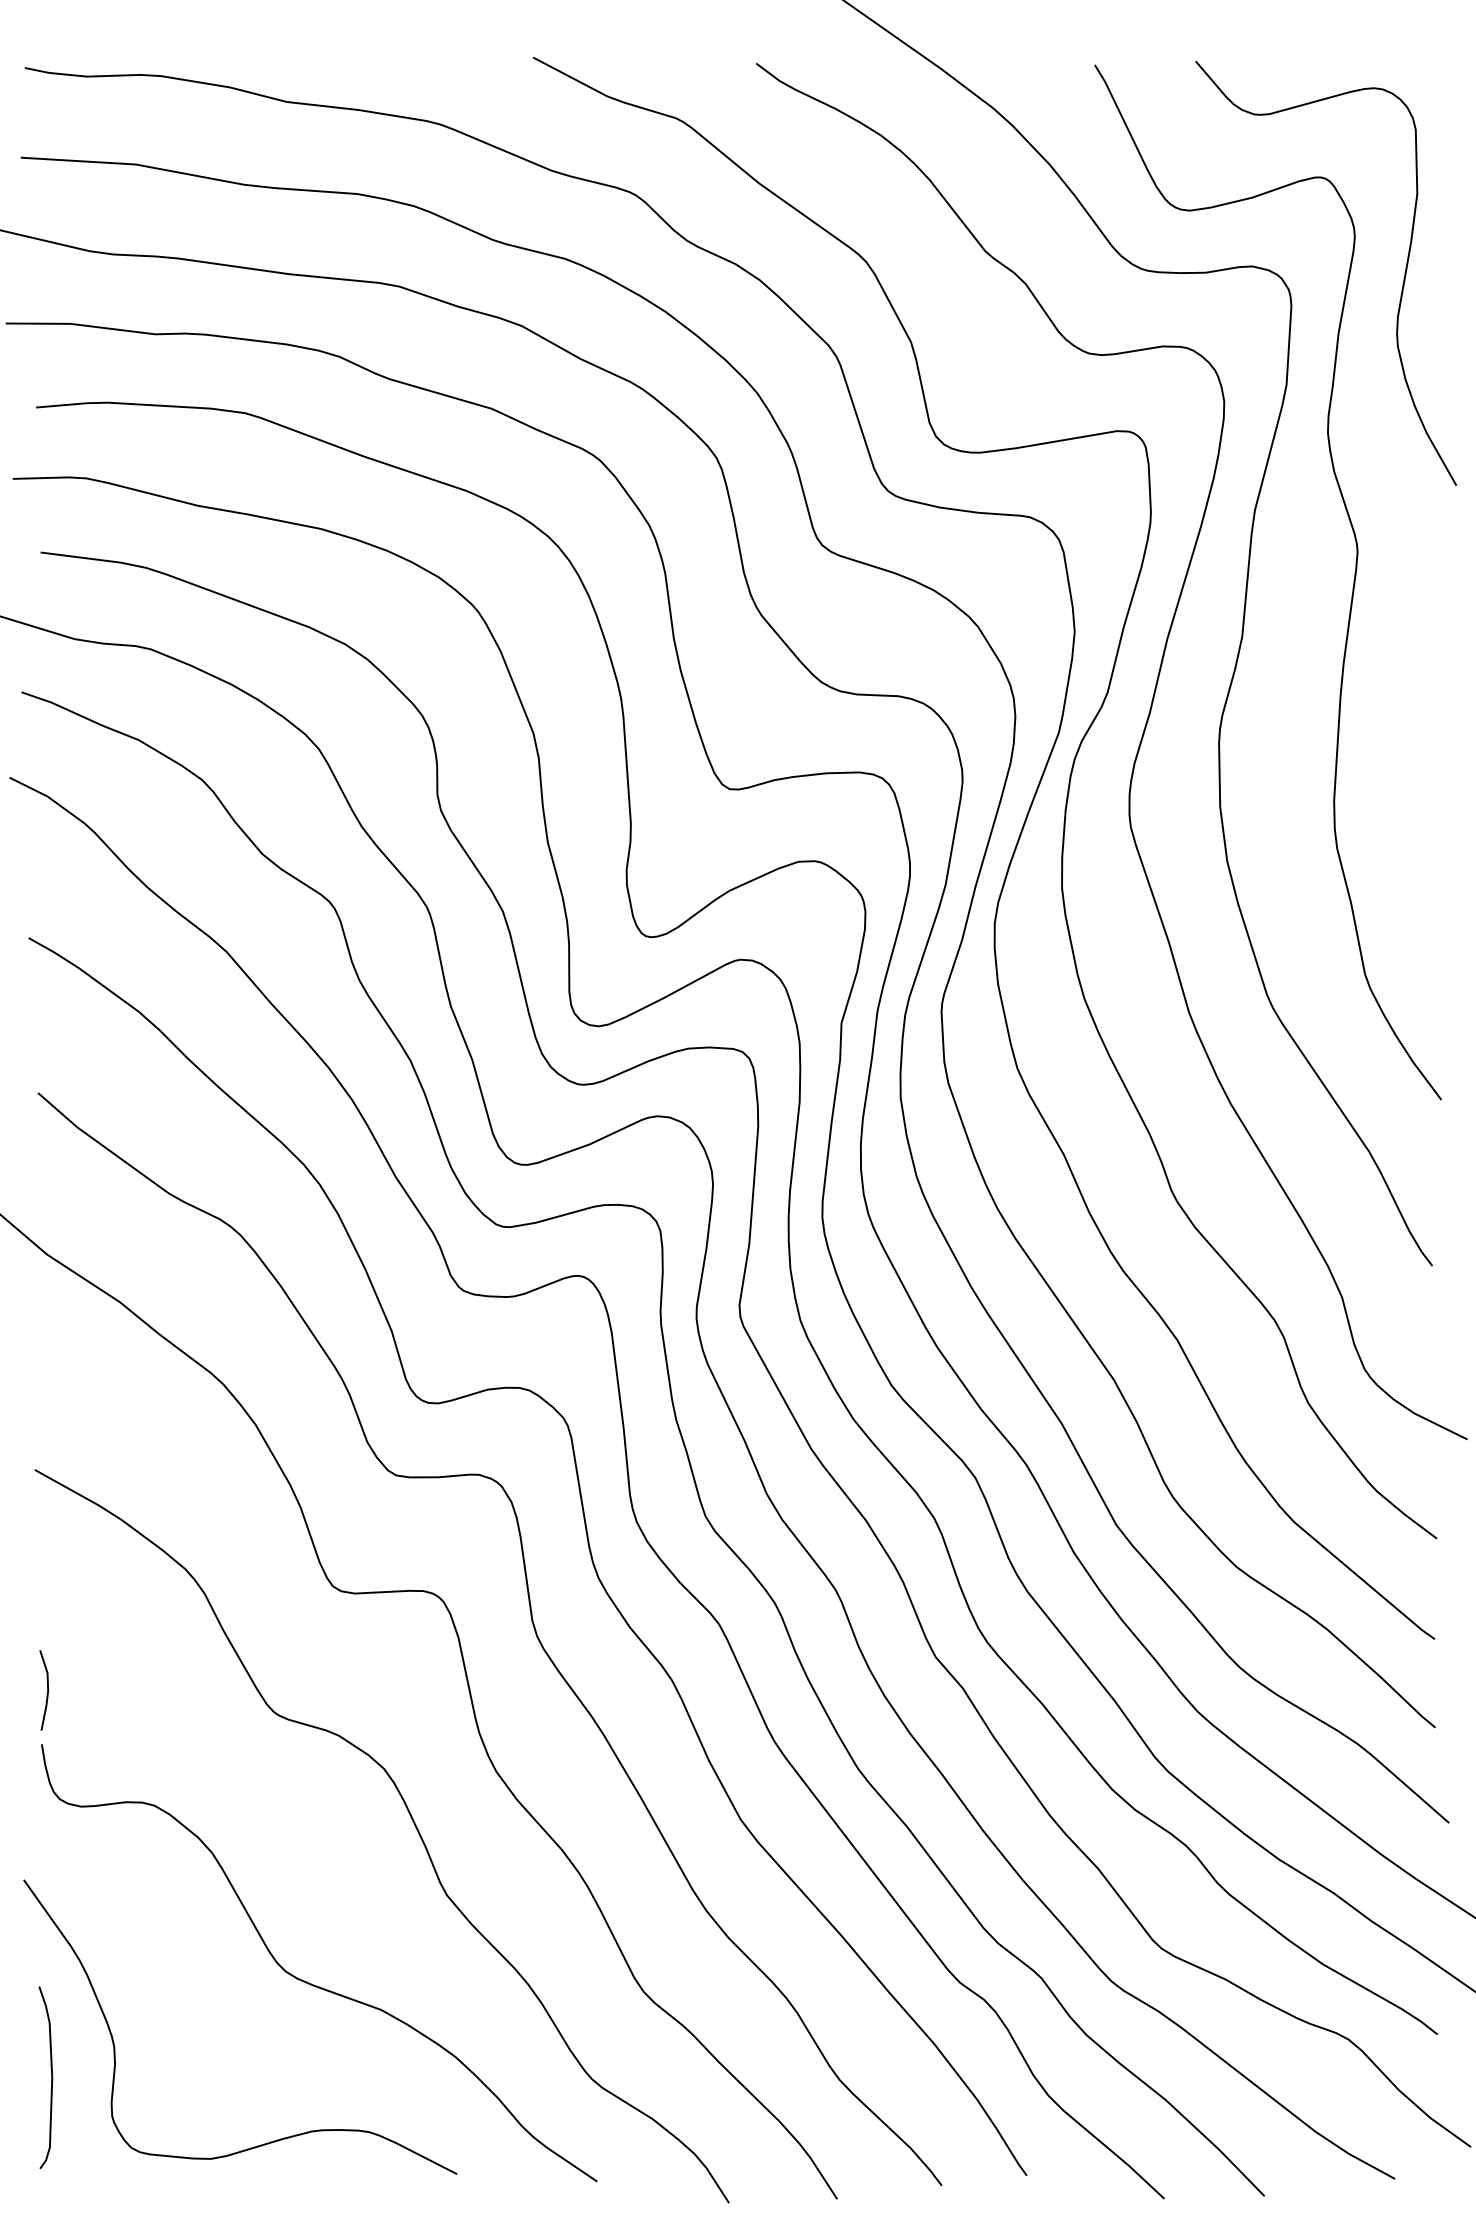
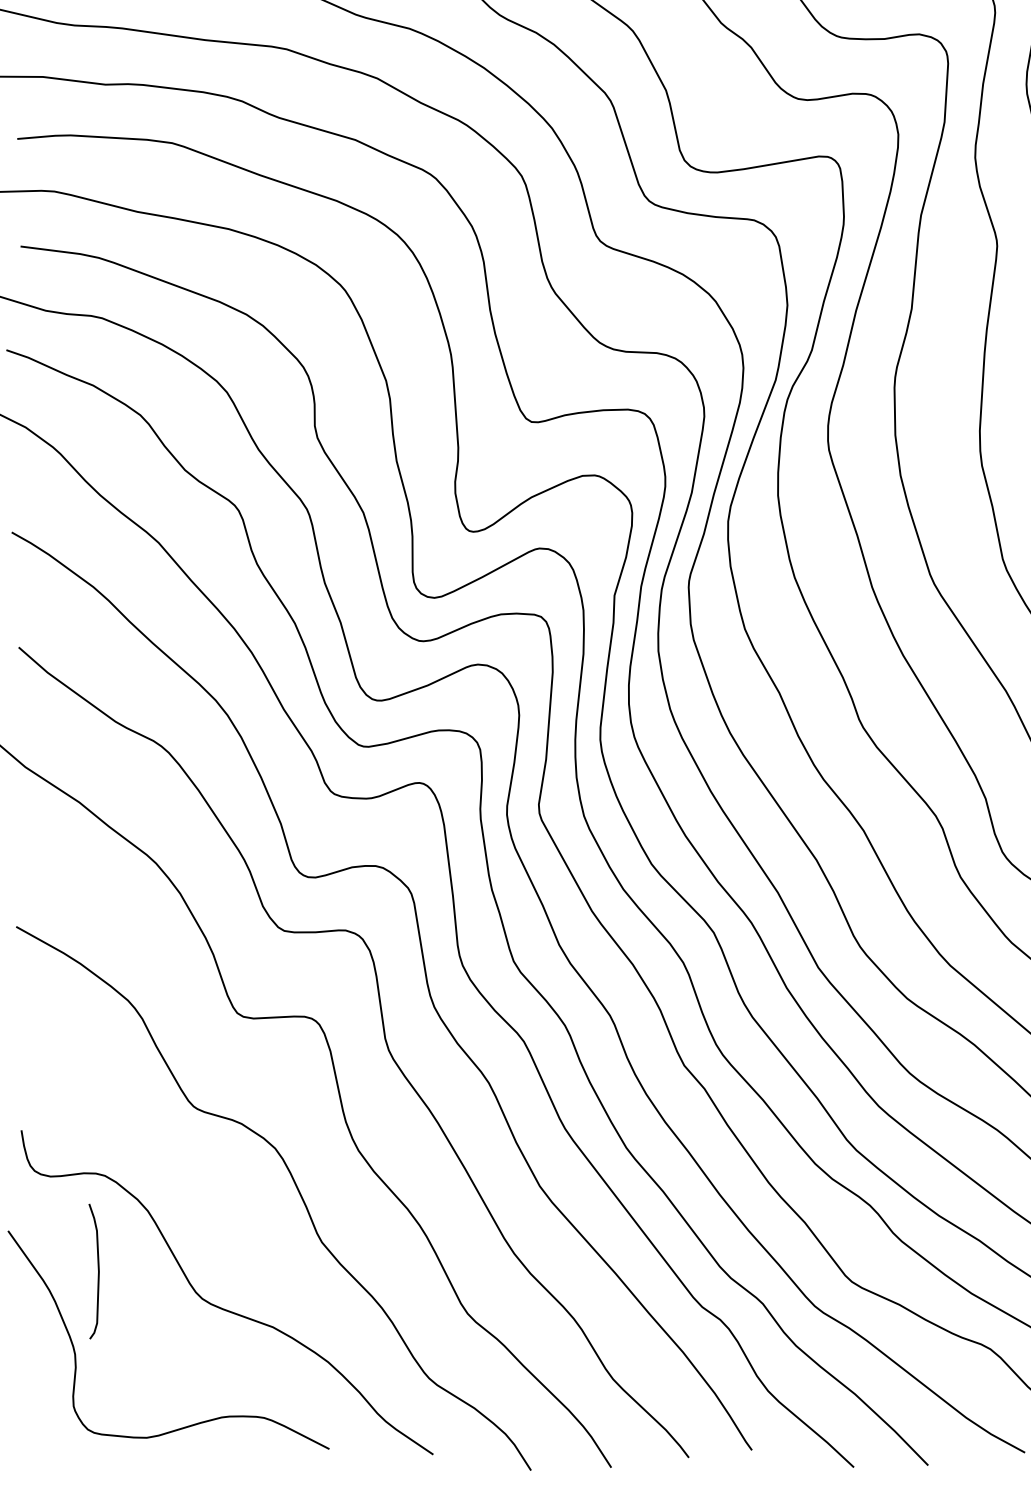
line: (47, 1690) -> (25, 1090), removed
curve: (51, 2077) -> (98, 1271), moved

